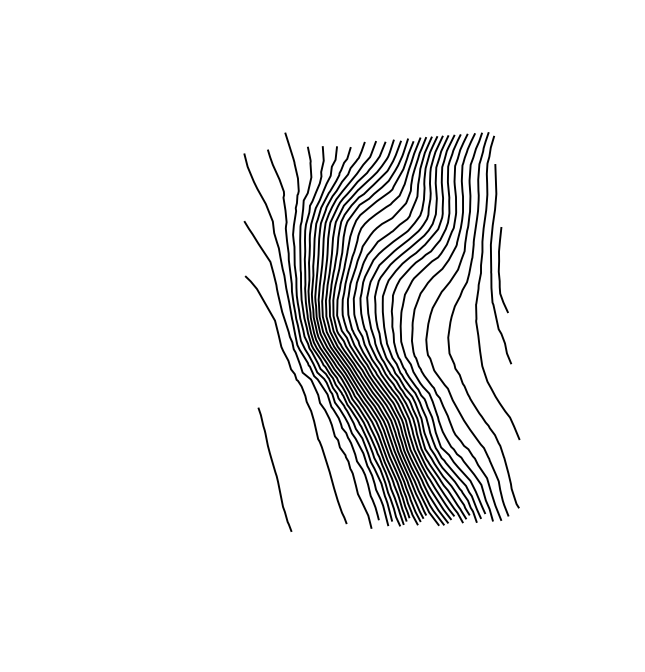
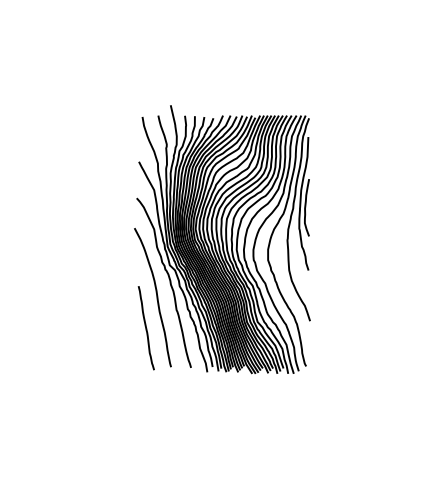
curve: (286, 422) -> (156, 297), added

